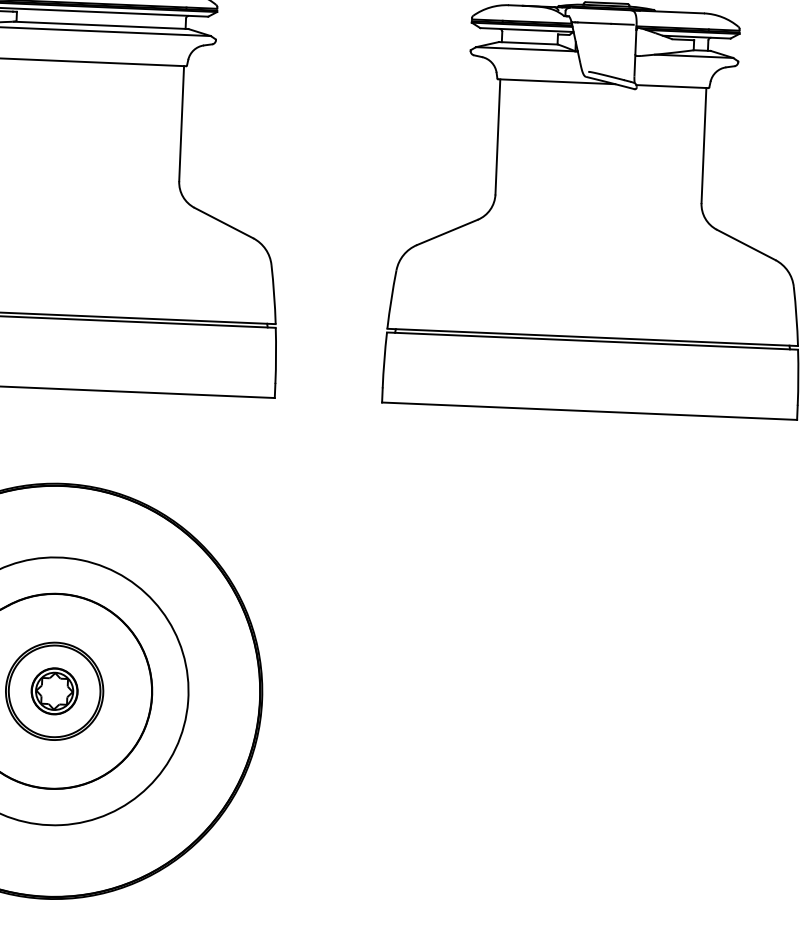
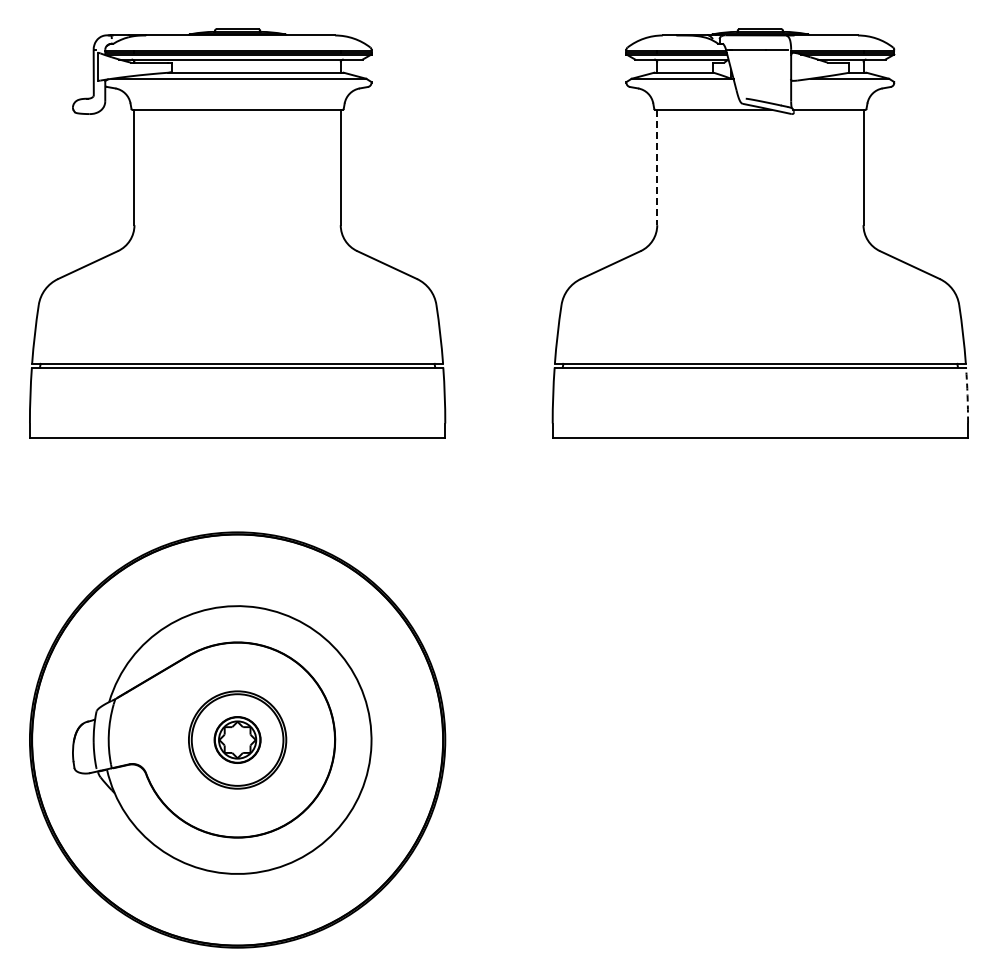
line: (498, 136) -> (657, 167), solid -> dashed
arc: (798, 377) -> (967, 395), solid -> dashed

